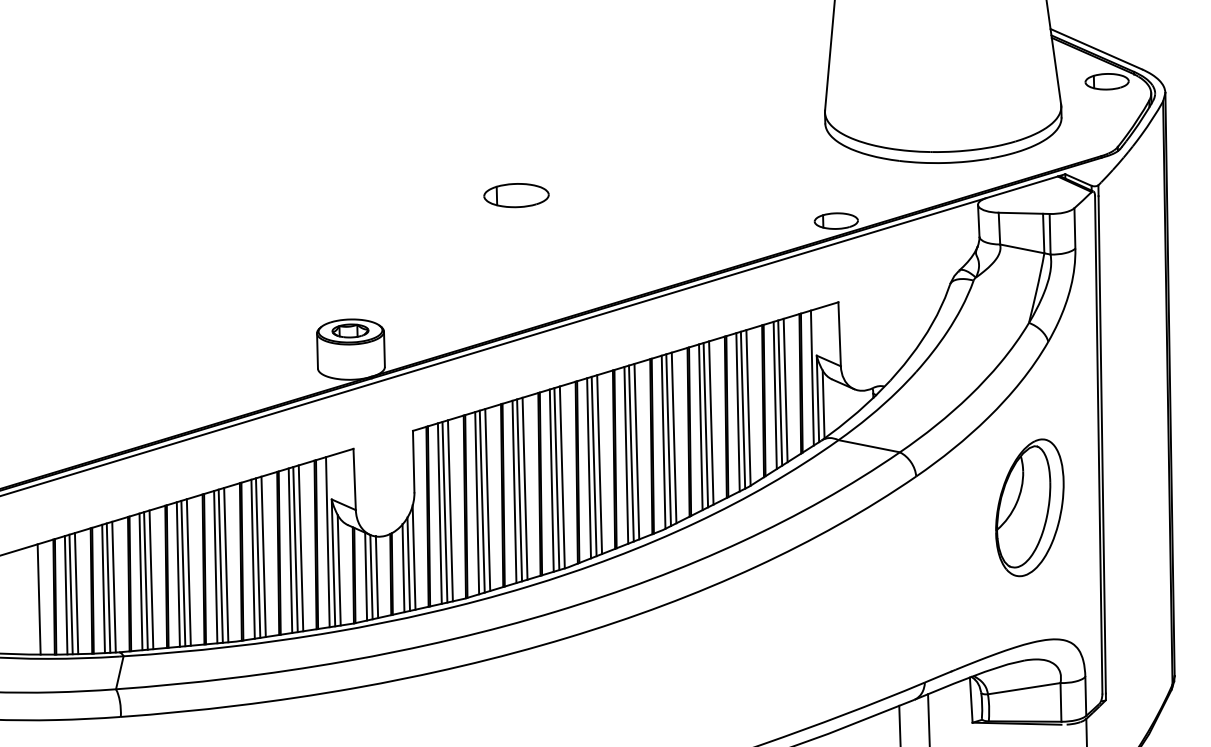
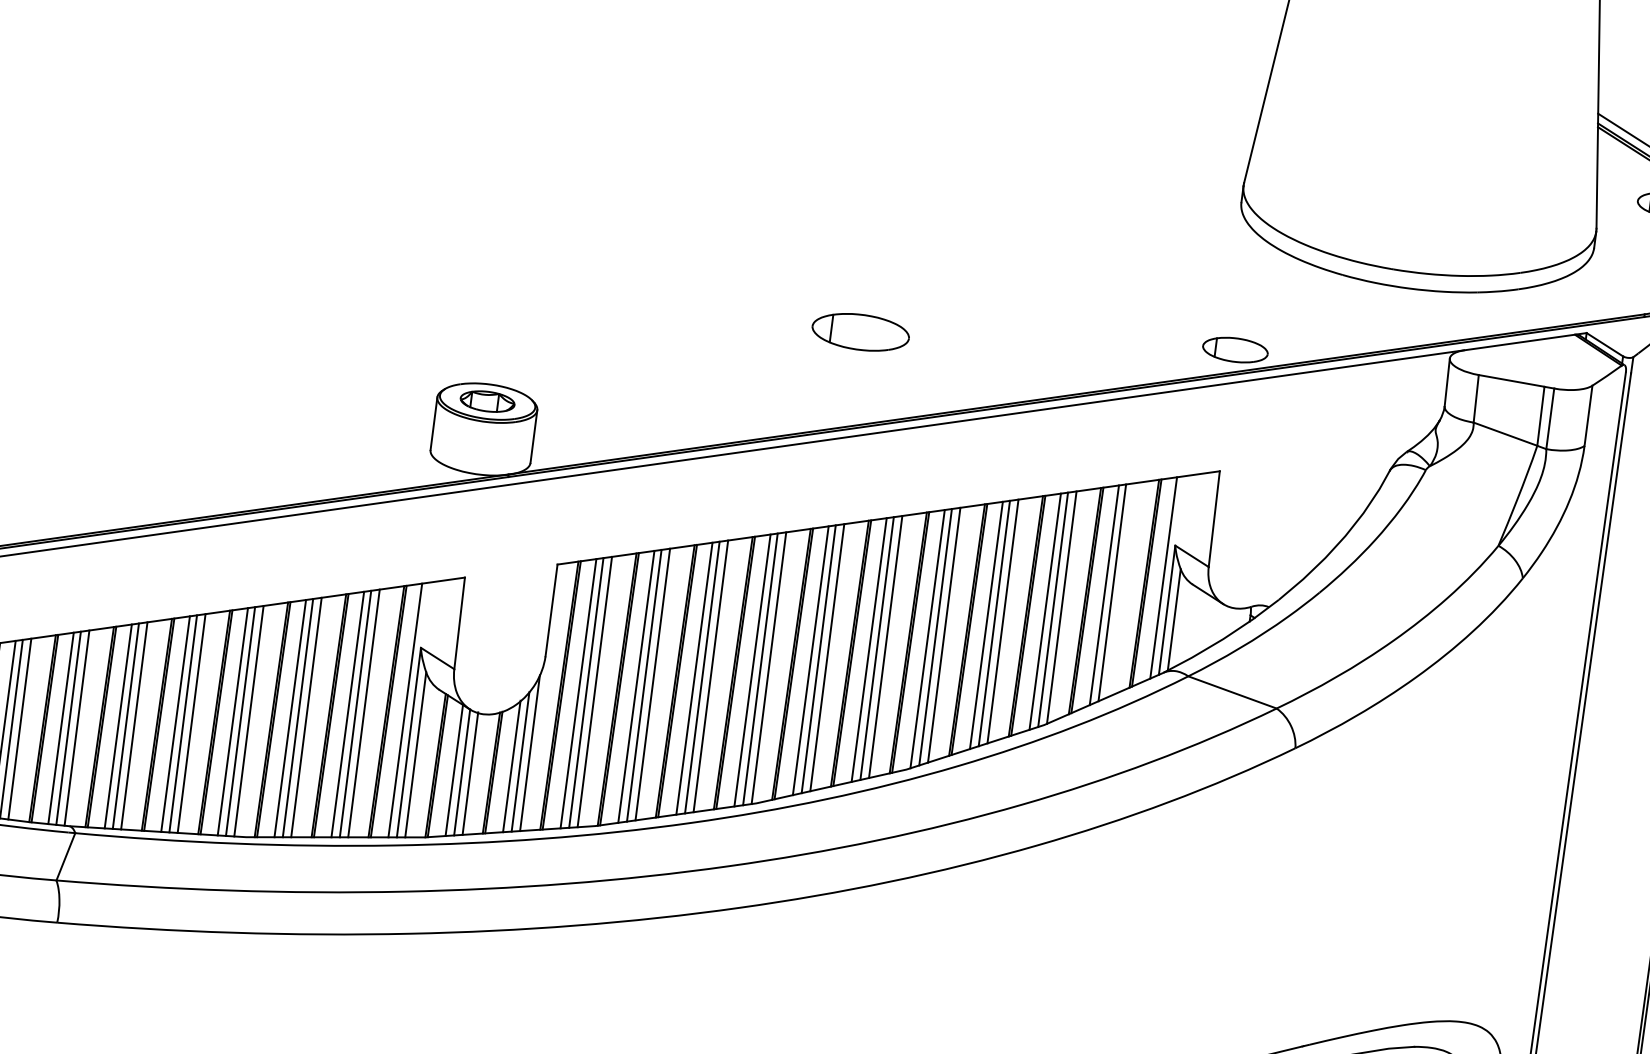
part: (516, 195) -> (860, 332), moved
line: (785, 390) -> (1120, 590), removed
part: (1029, 507) -> (1456, 820), removed

